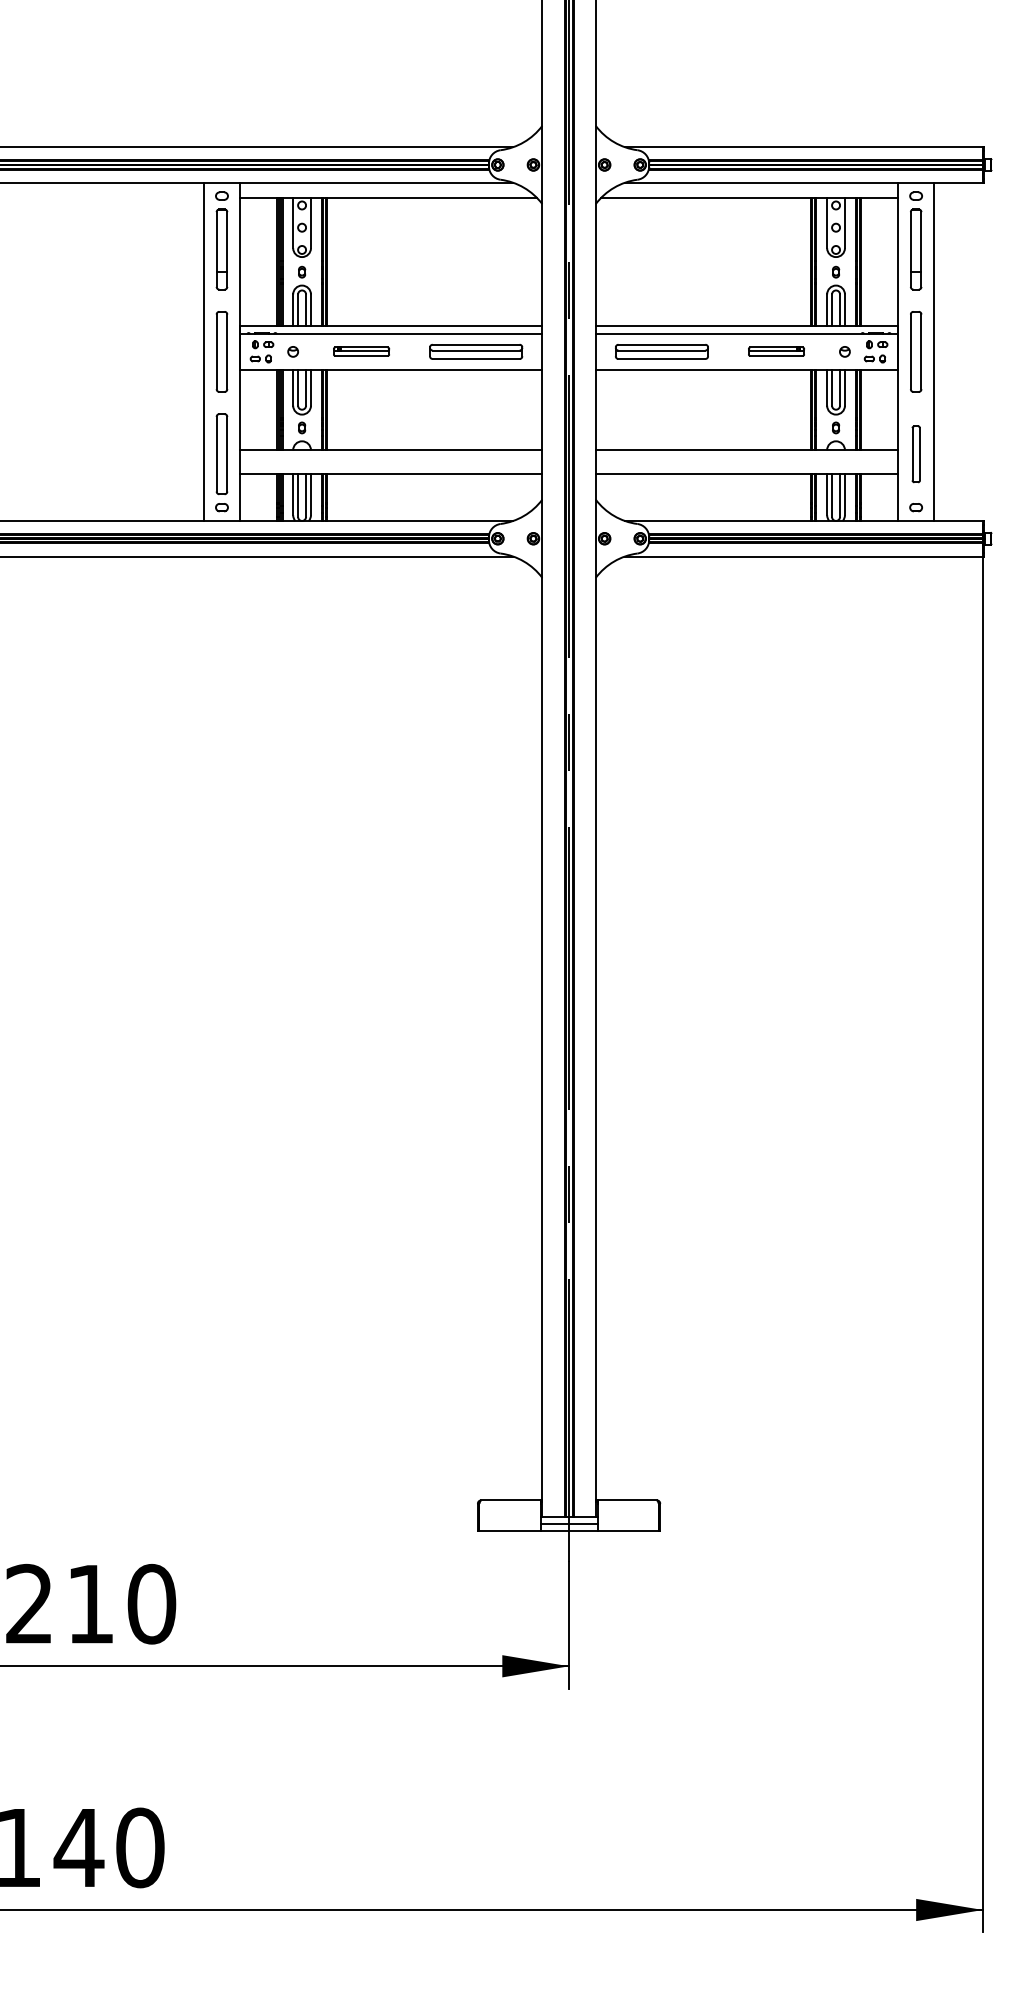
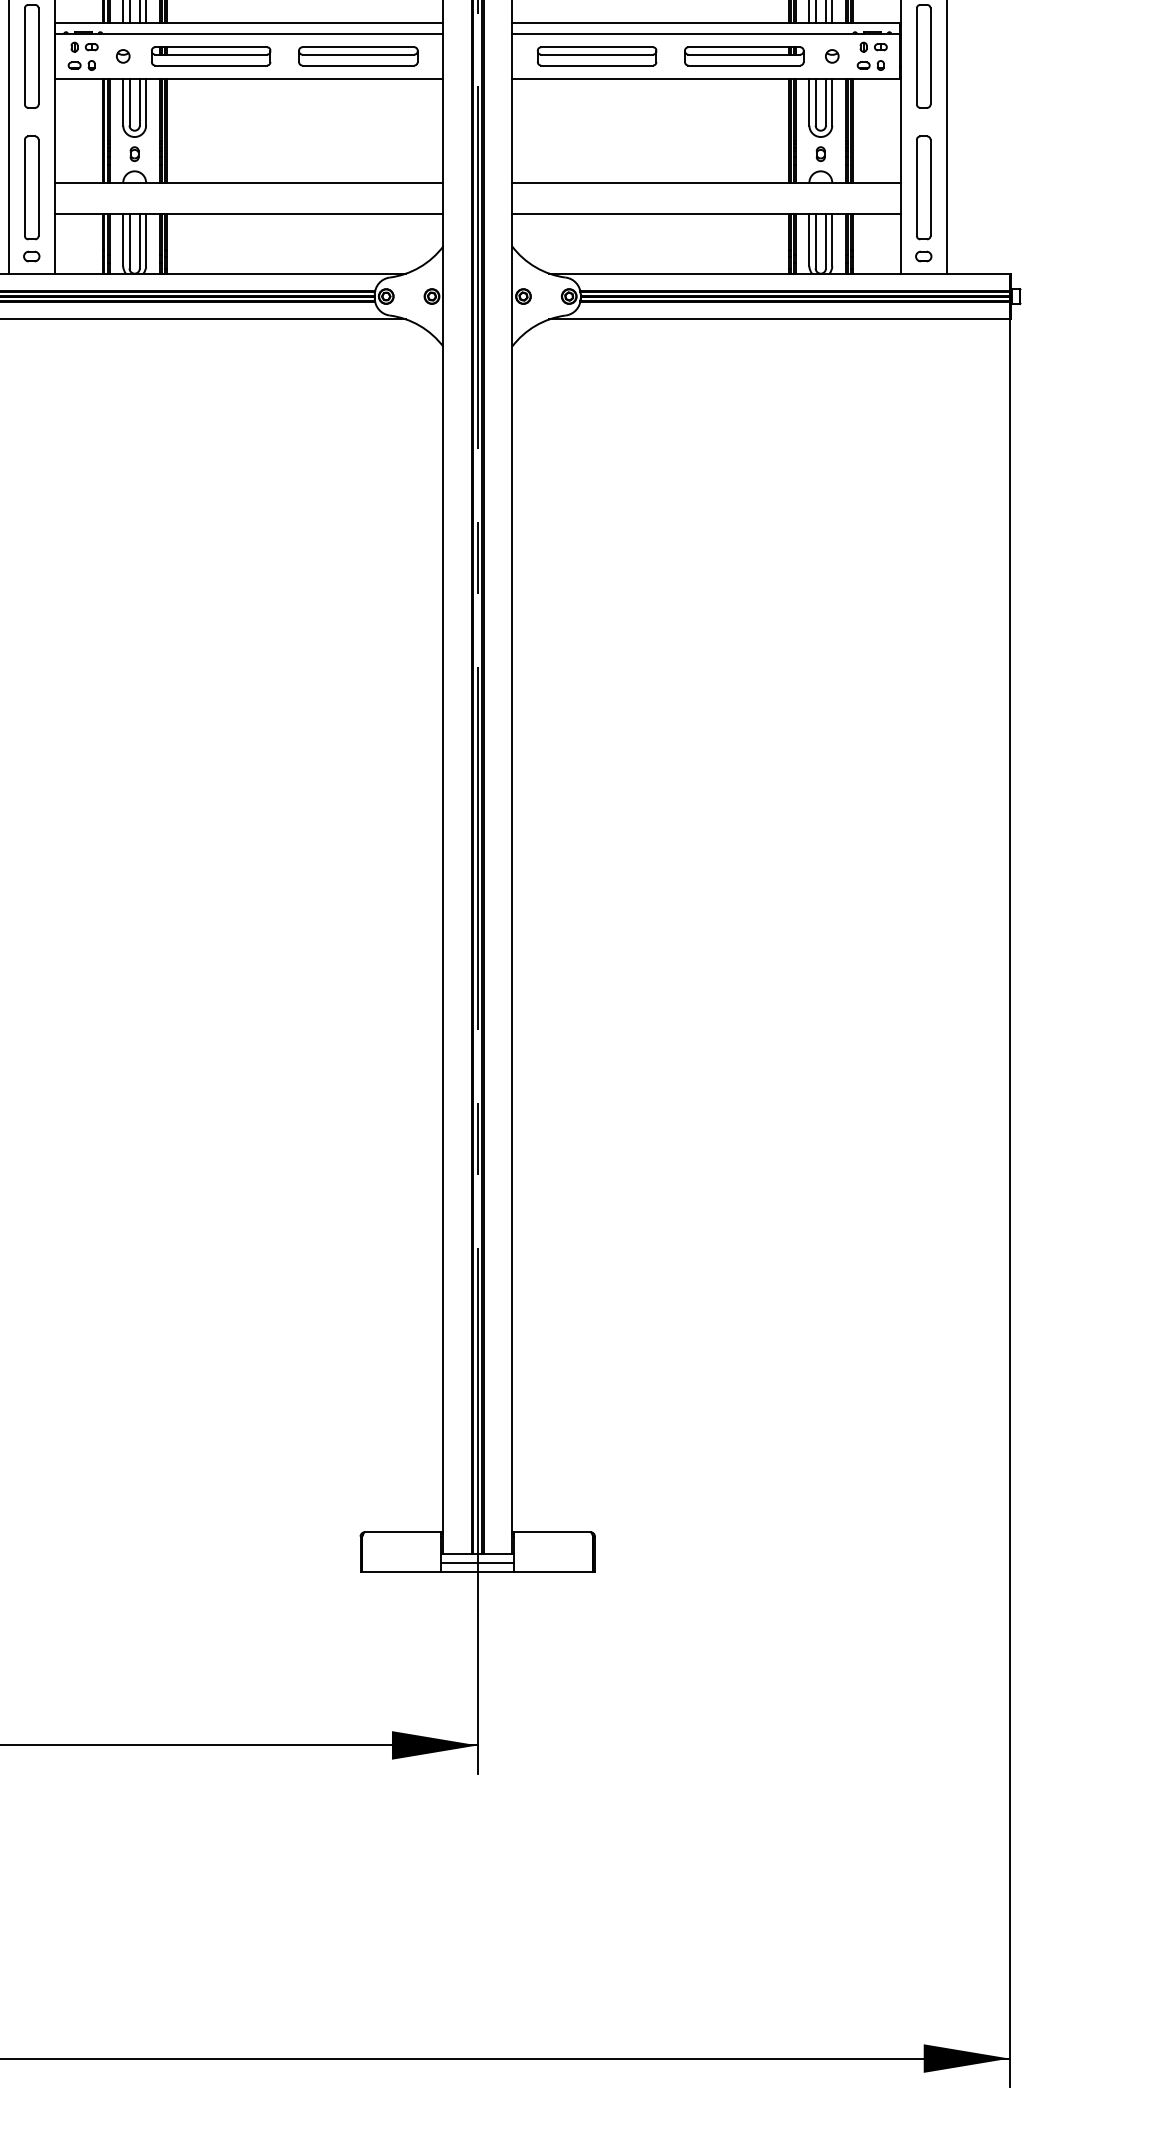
part: (361, 351) -> (211, 55), size x1.67
part: (776, 351) -> (744, 55), size x1.67
part: (916, 454) -> (924, 188), size x1.43

